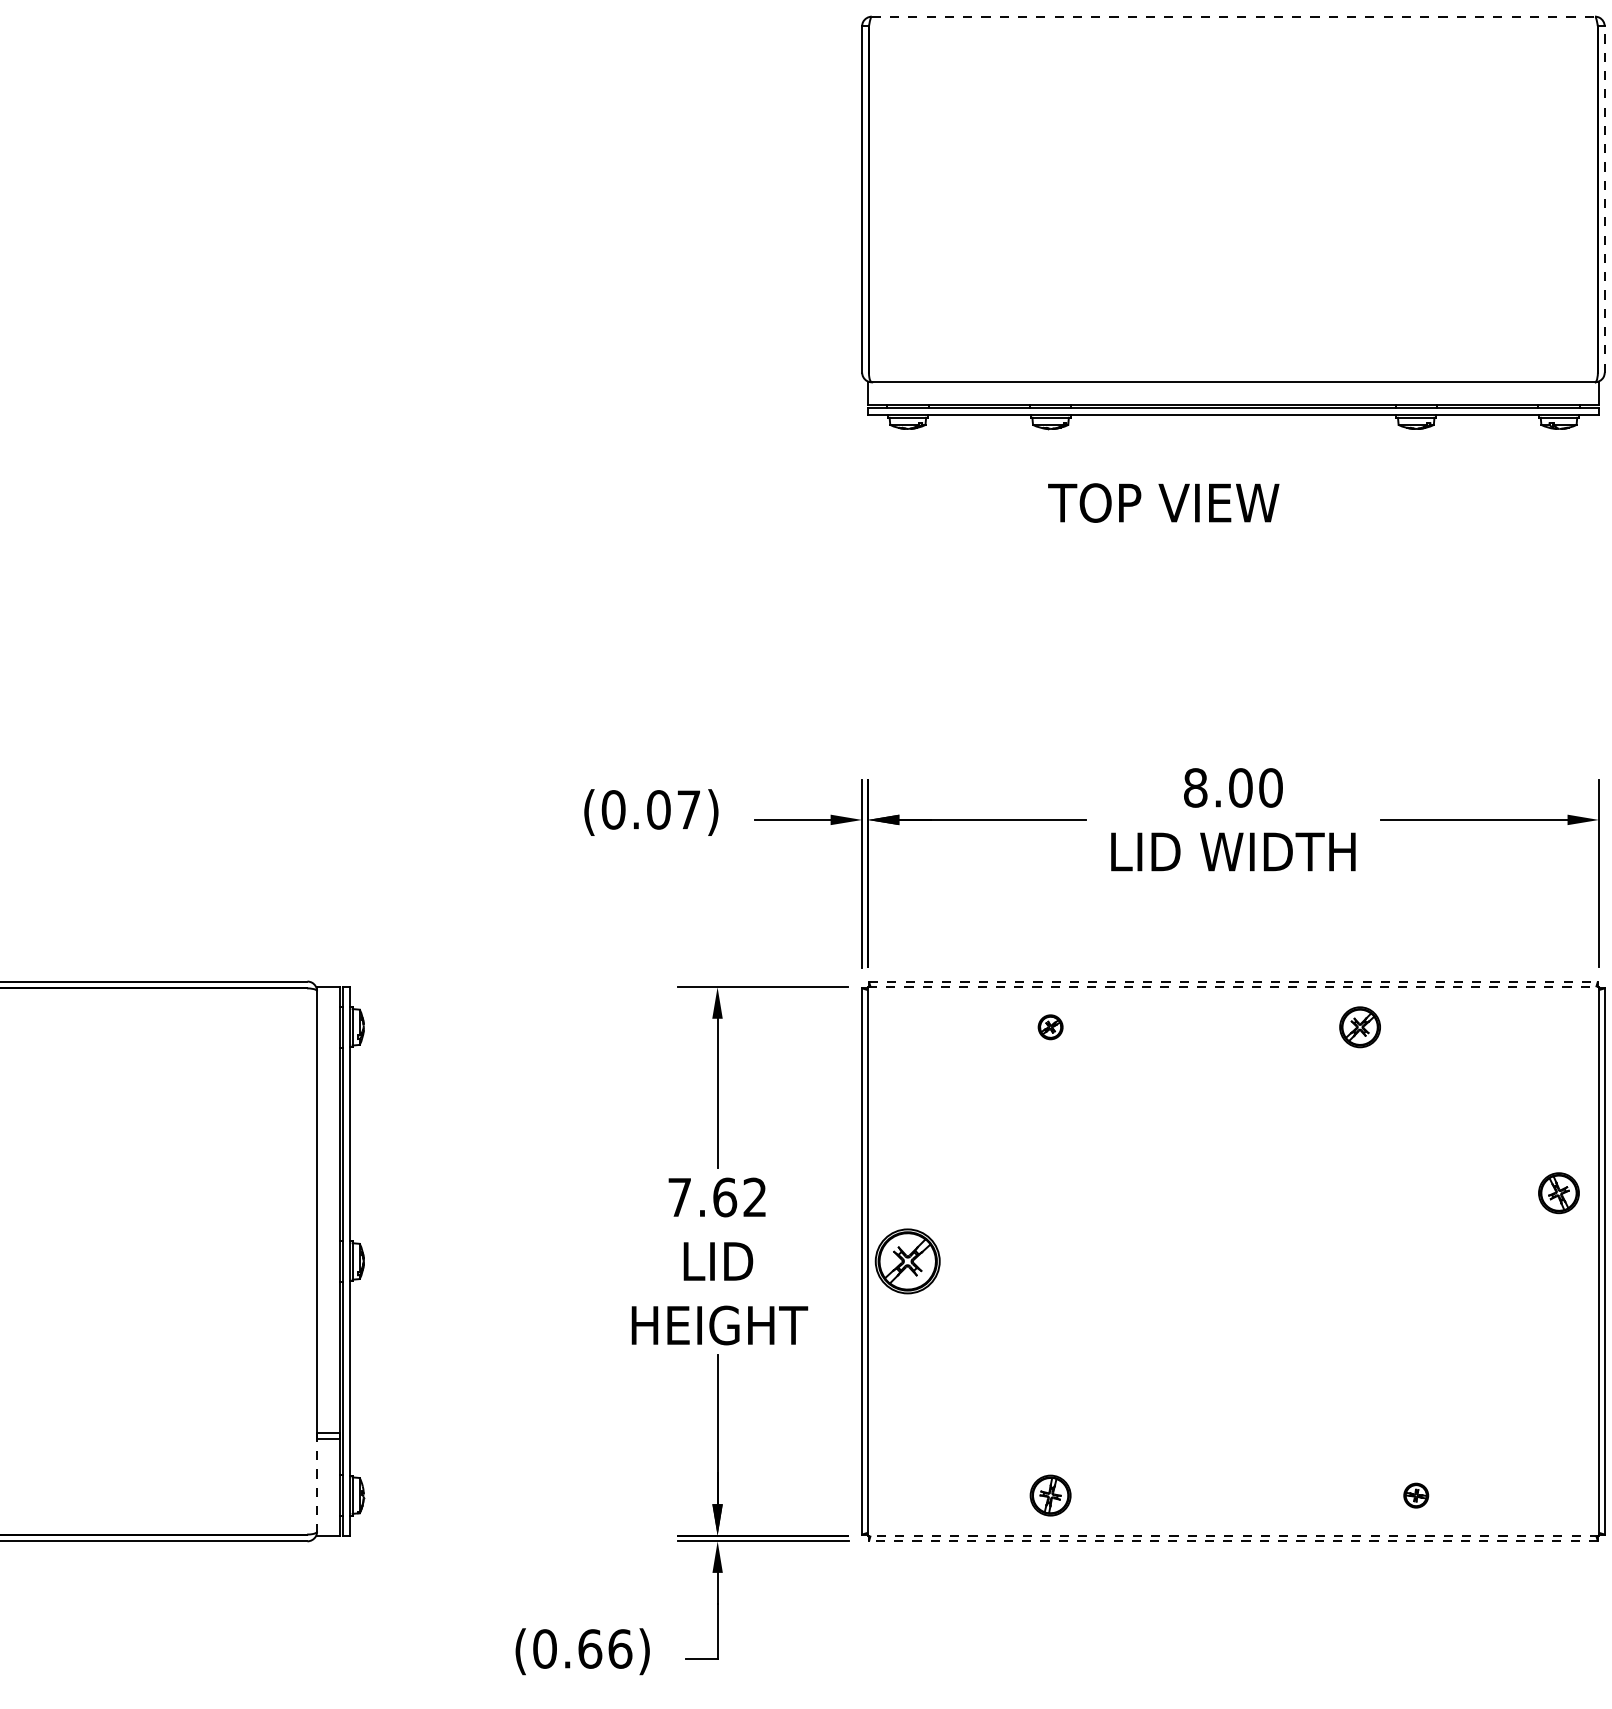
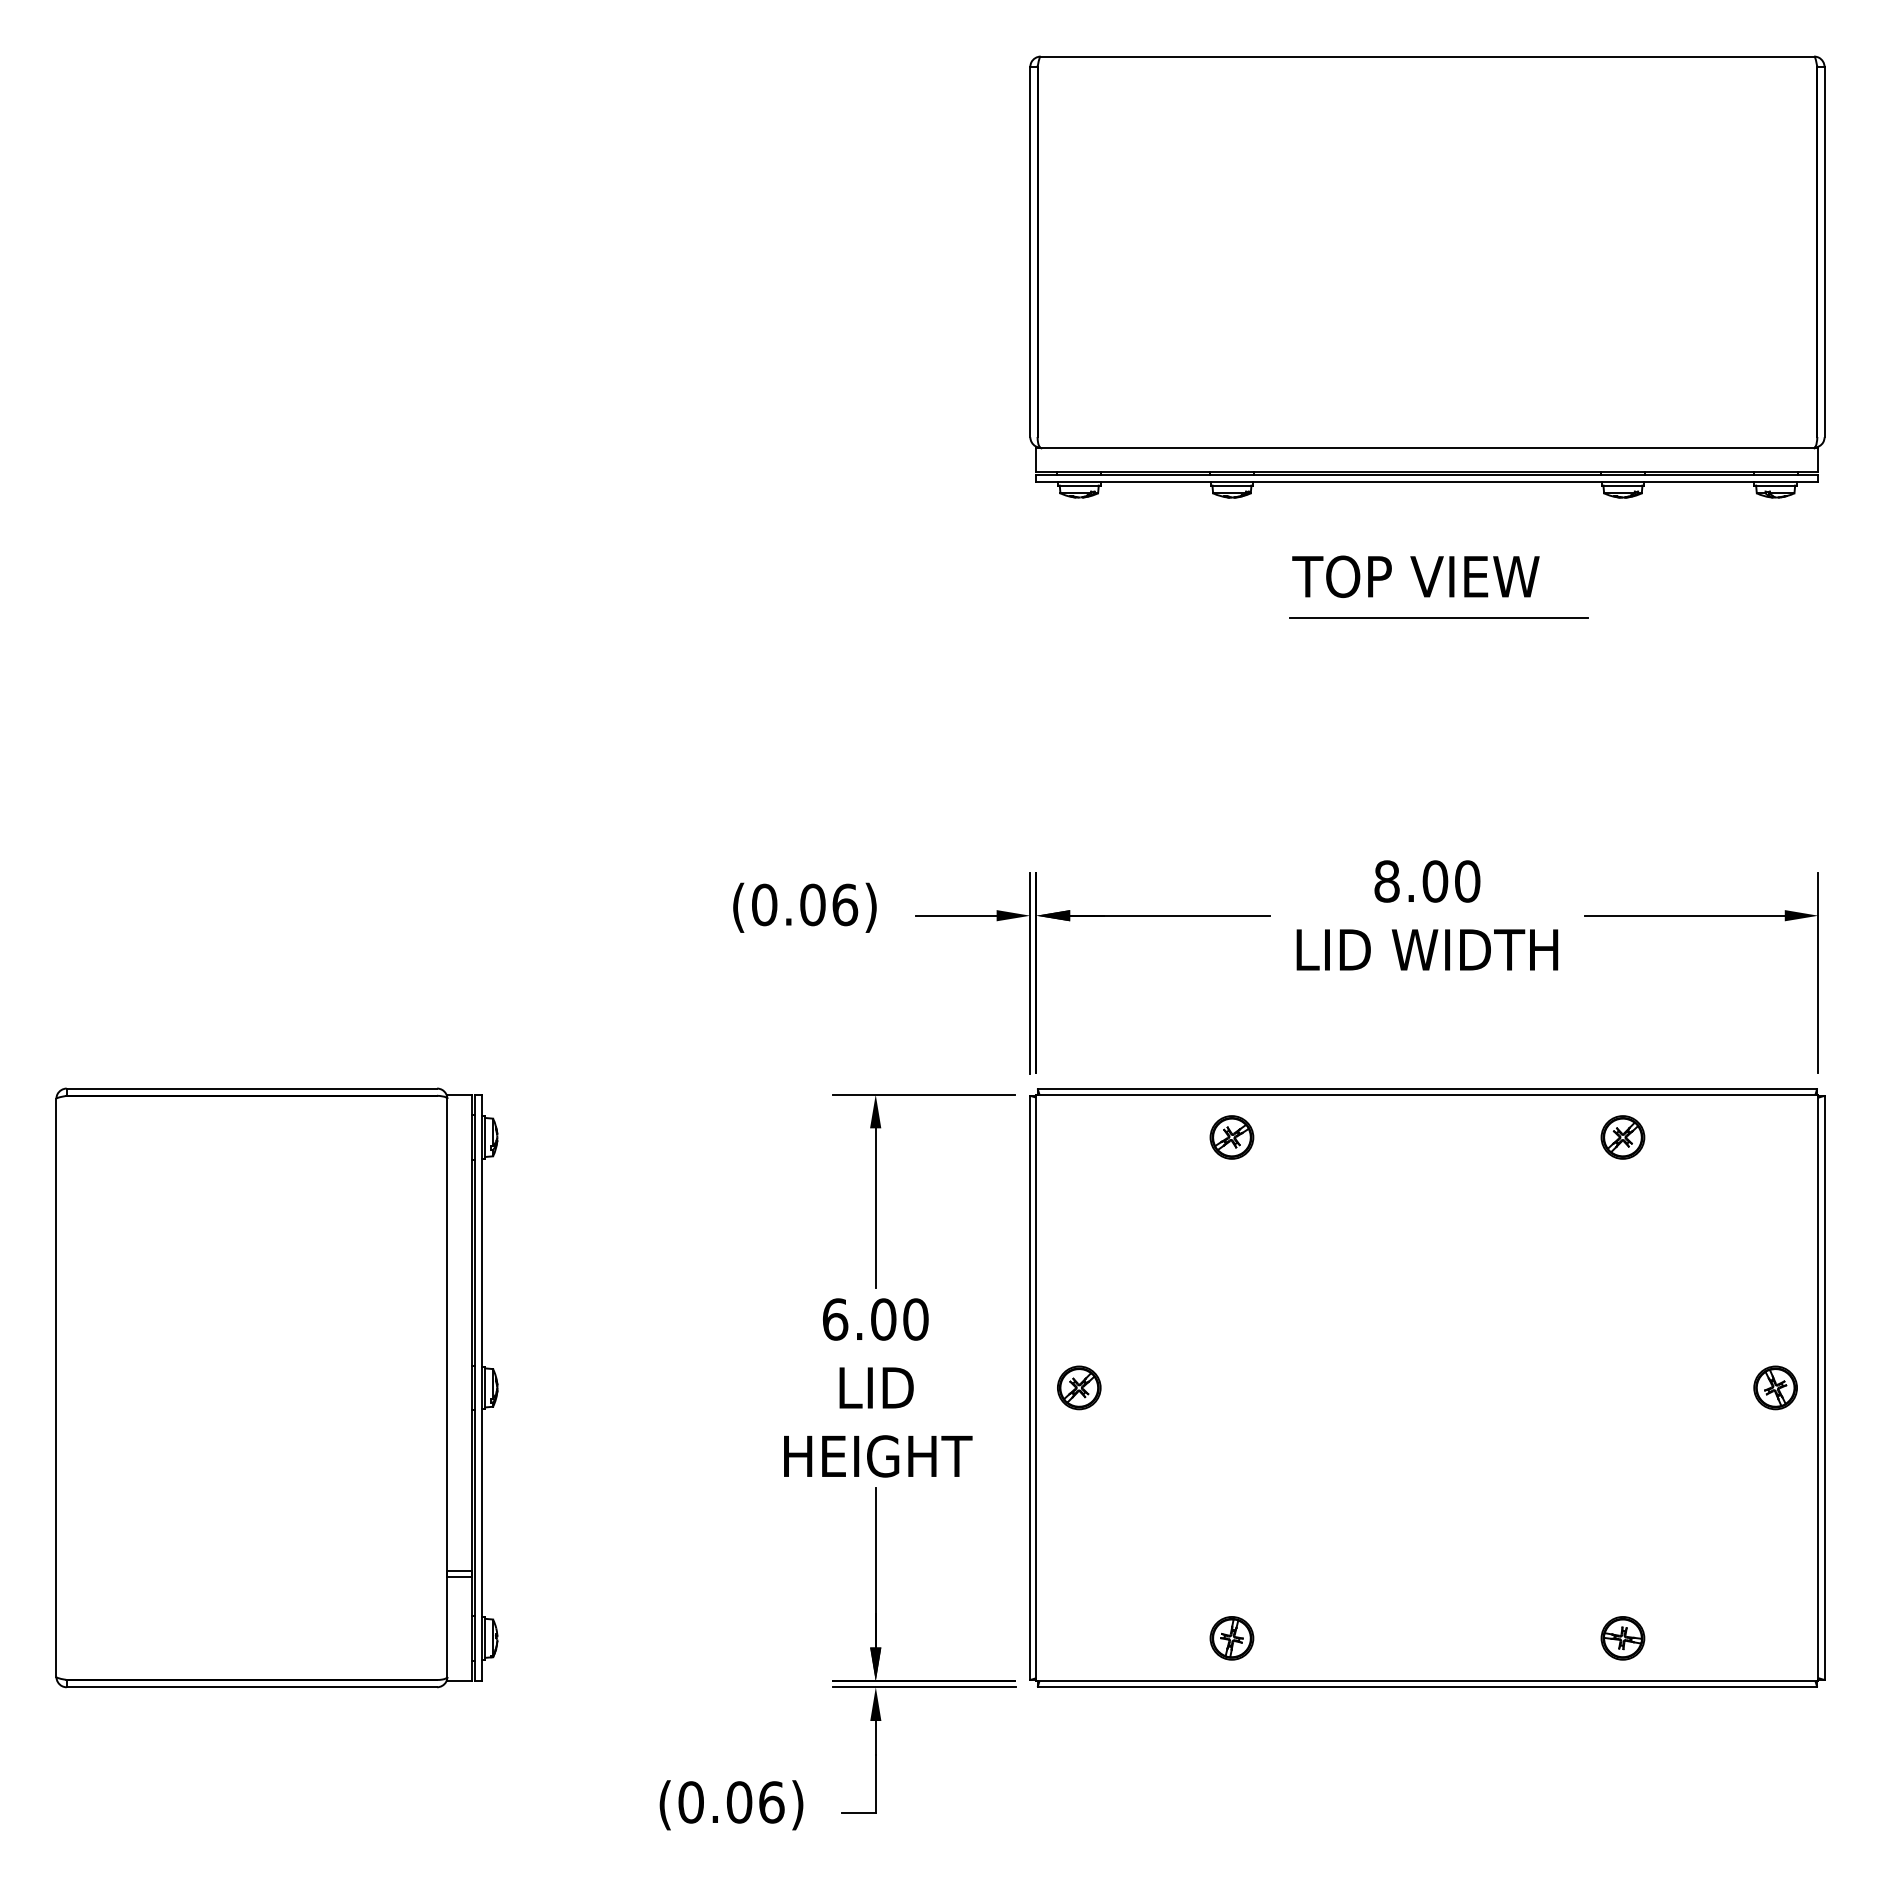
line: (1233, 16) -> (1427, 56), dashed -> solid
line: (1604, 198) -> (1824, 251), dashed -> solid
text: (1163, 502) -> (1415, 576), moved
line: (1243, 541) -> (1438, 617), added
text: (689, 809) -> (845, 904), (0.07) -> (0.06)
line: (1233, 981) -> (1427, 1088), dashed -> solid
line: (1233, 987) -> (1427, 1094), dashed -> solid
part: (1050, 1027) -> (1231, 1137), size x1.67
part: (1359, 1027) -> (1622, 1137), moved
part: (1558, 1192) -> (1775, 1387), moved
text: (717, 1197) -> (875, 1319), 7.62 -> 6.00
part: (908, 1261) -> (1079, 1387), size x0.62
line: (317, 1484) -> (447, 1626), dashed -> solid
part: (1415, 1495) -> (1622, 1638), size x1.67
line: (1232, 1535) -> (1426, 1681), dashed -> solid
line: (1233, 1541) -> (1427, 1687), dashed -> solid
text: (590, 1649) -> (739, 1802), (0.66) -> (0.06)

